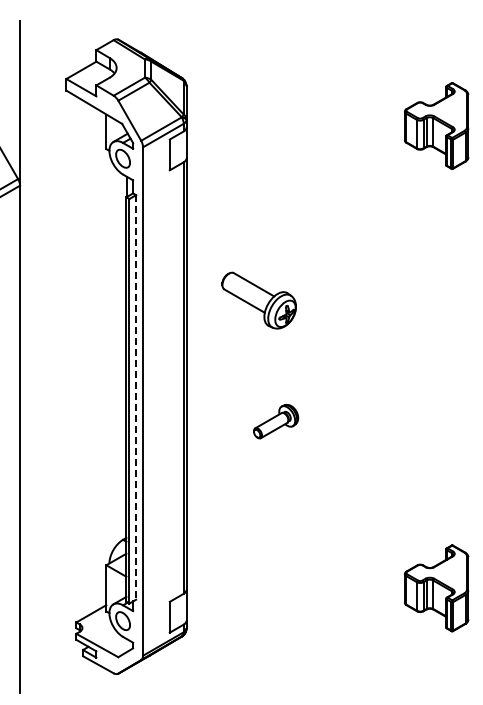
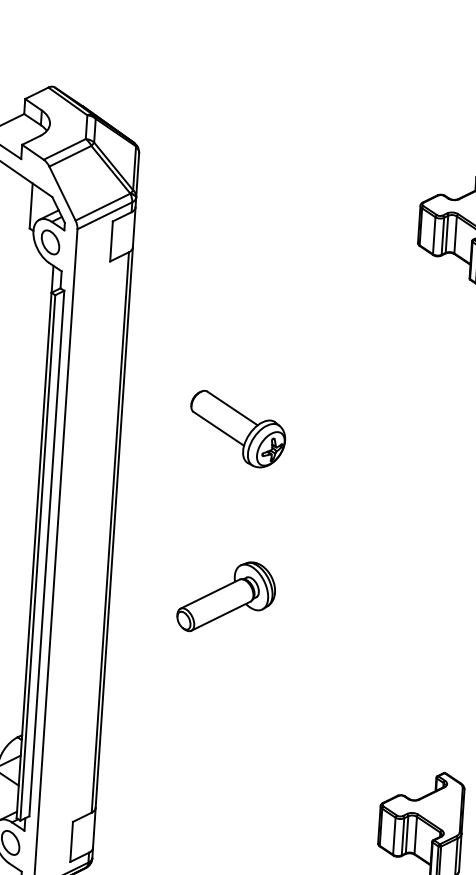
part: (258, 300) -> (236, 429), moved
line: (136, 397) -> (47, 553), dashed -> solid
part: (275, 421) -> (225, 596), size x1.67

